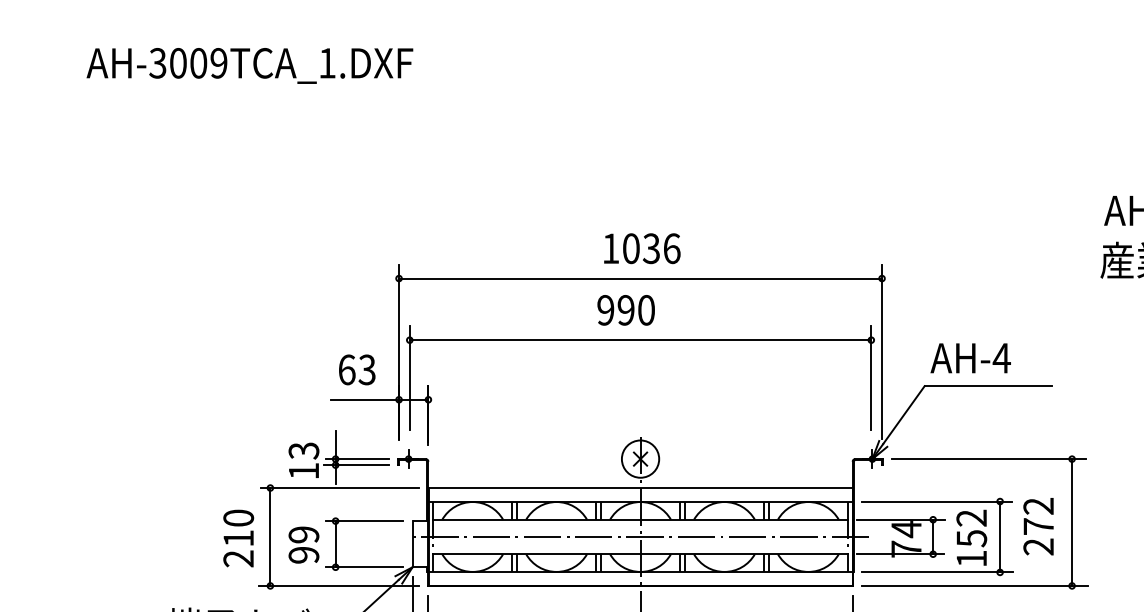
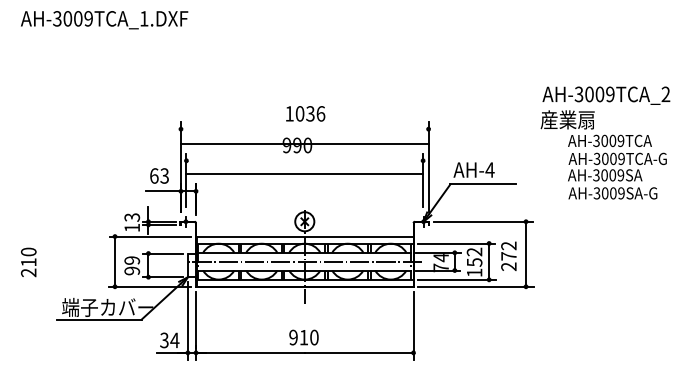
line: (639, 279) -> (304, 144), moved
line: (639, 339) -> (304, 173), moved
text: (238, 538) -> (28, 262), moved

